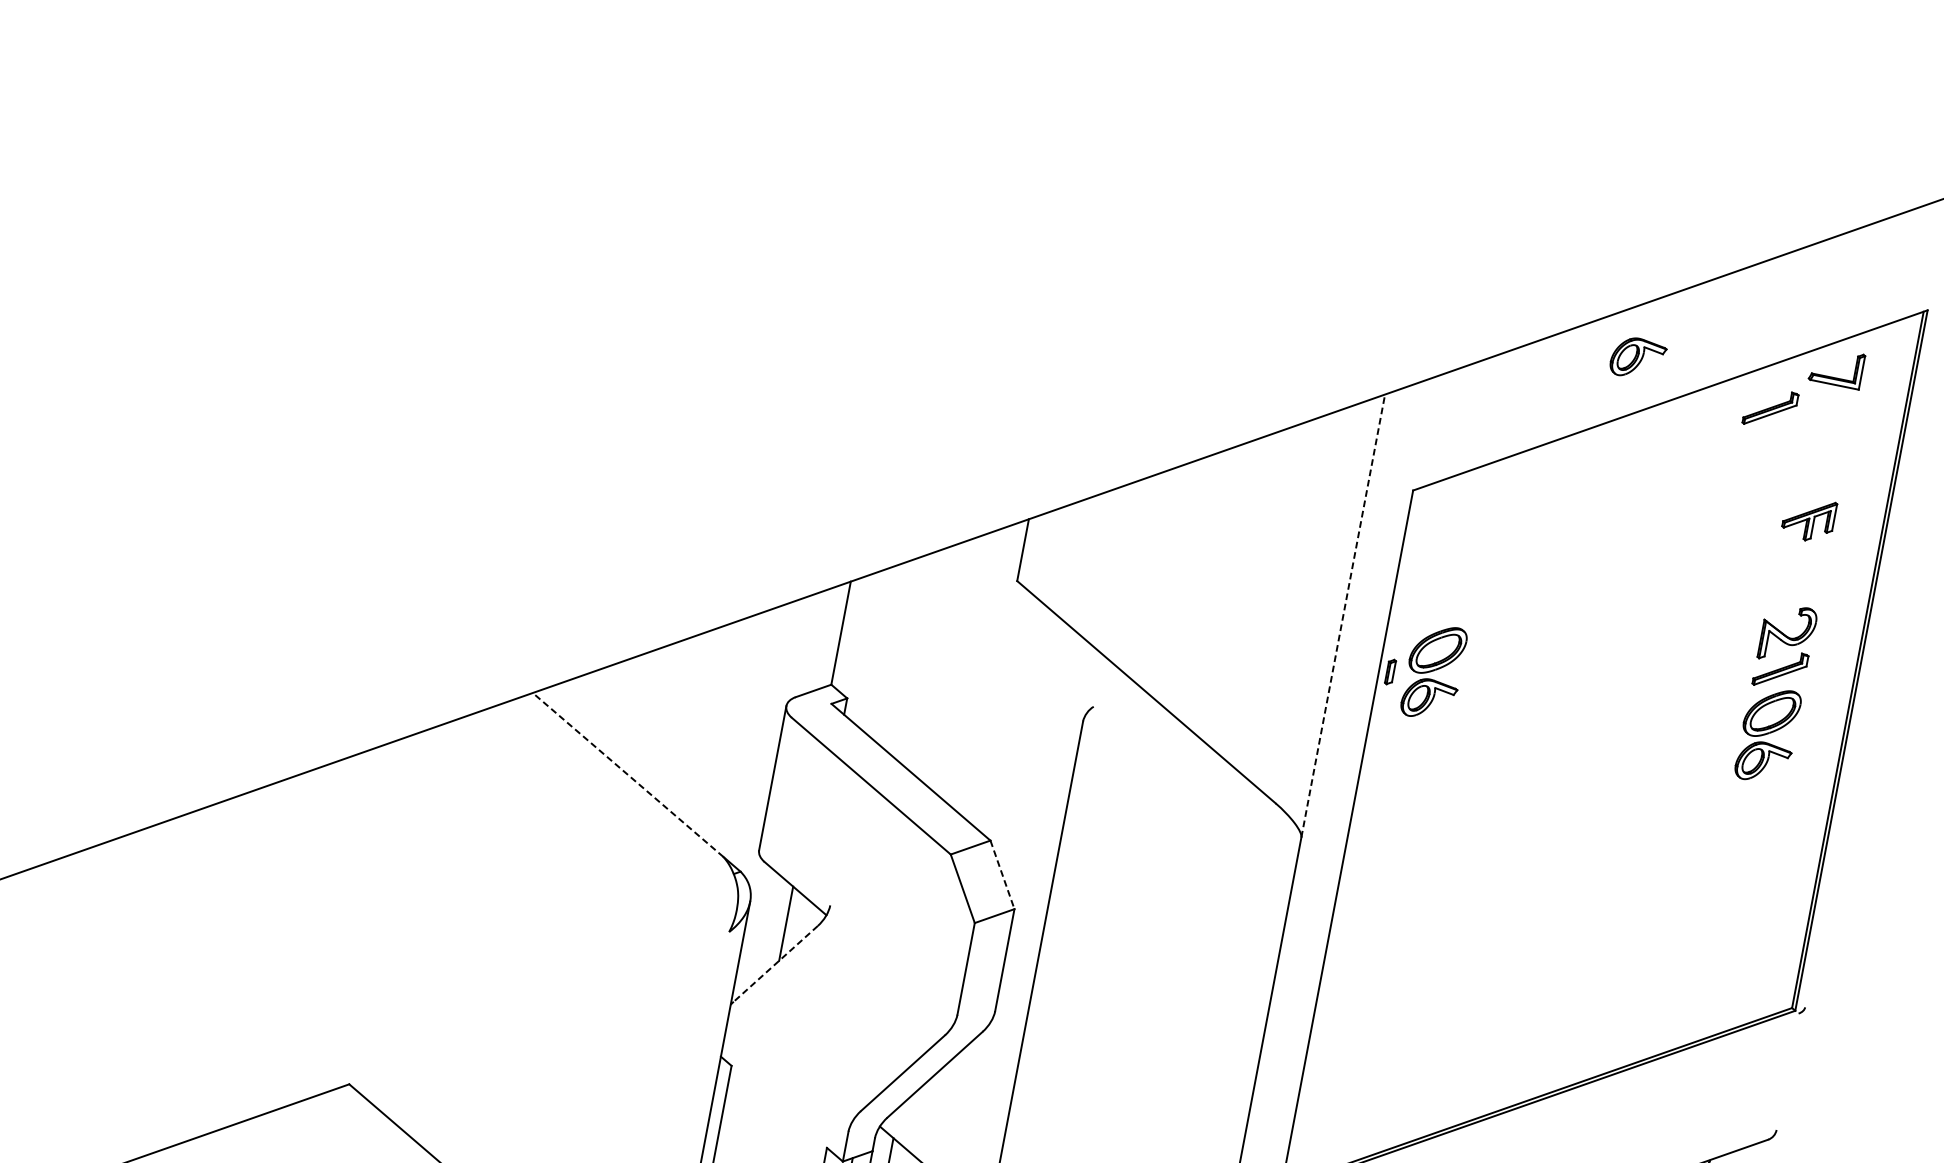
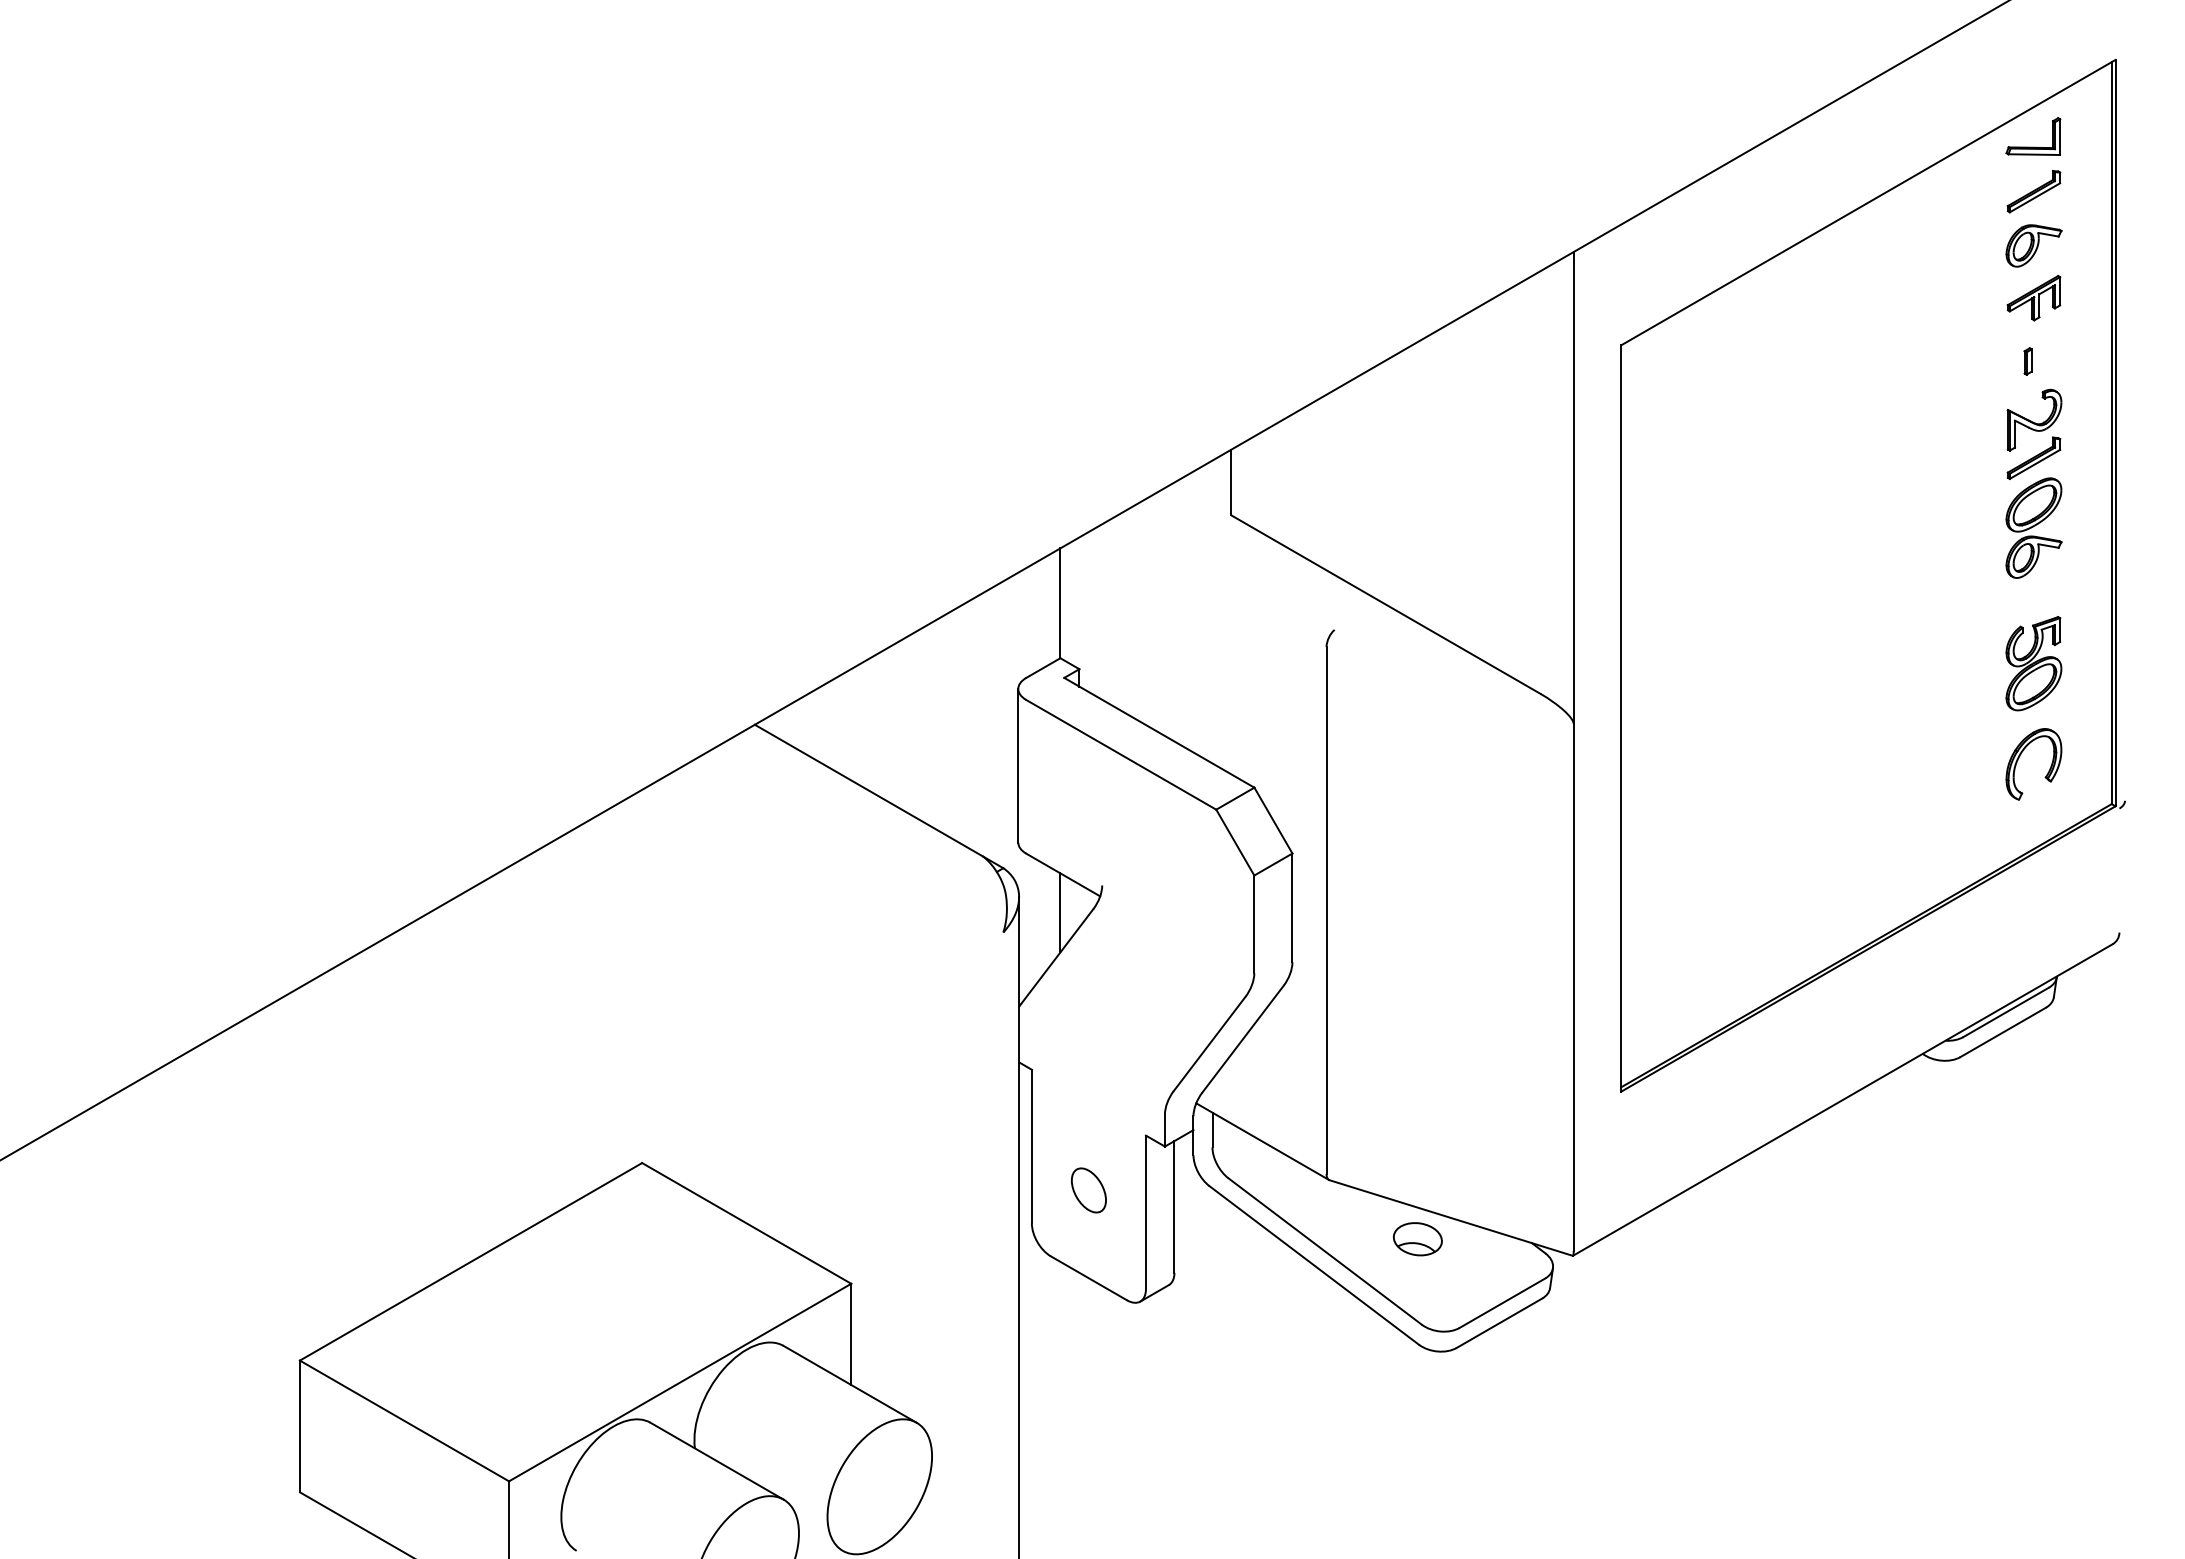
part: (1637, 358) -> (2033, 245), moved
part: (1770, 408) -> (2033, 191), moved
line: (1342, 616) -> (1573, 488), dashed -> solid
part: (1389, 671) -> (2027, 361), moved
part: (1433, 671) -> (1677, 527), removed
line: (627, 774) -> (868, 790), dashed -> solid
part: (1743, 862) -> (2033, 663), added
line: (1002, 875) -> (1273, 821), dashed -> solid
part: (1713, 948) -> (2019, 758), added
line: (775, 964) -> (1057, 956), dashed -> solid

